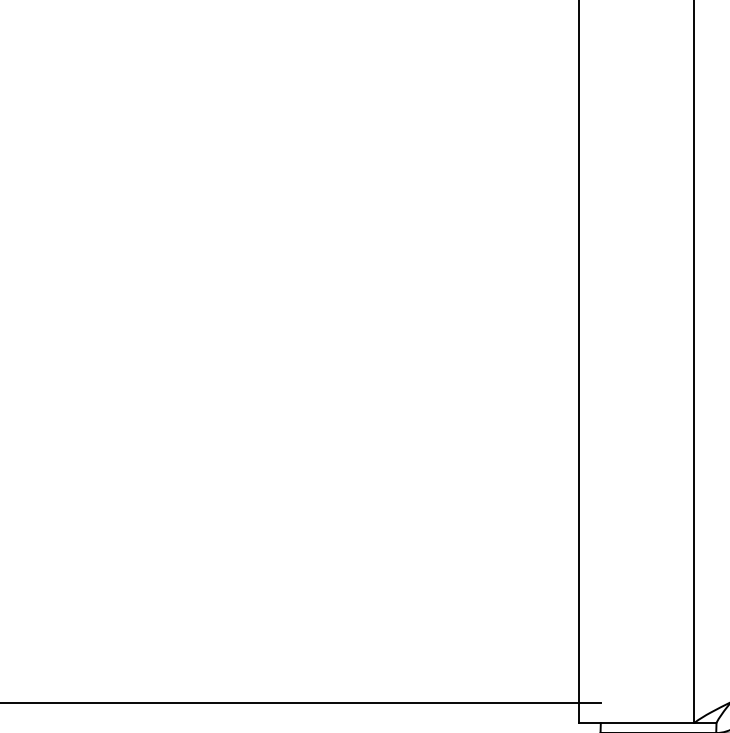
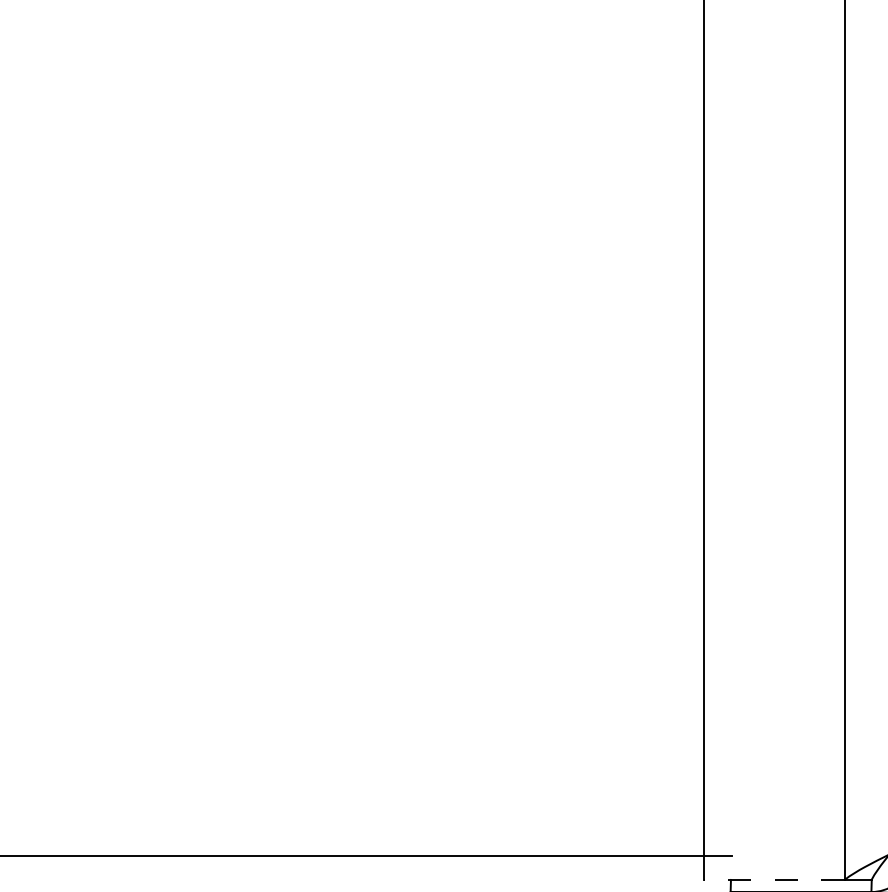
line: (636, 723) -> (774, 880), solid -> dashed

